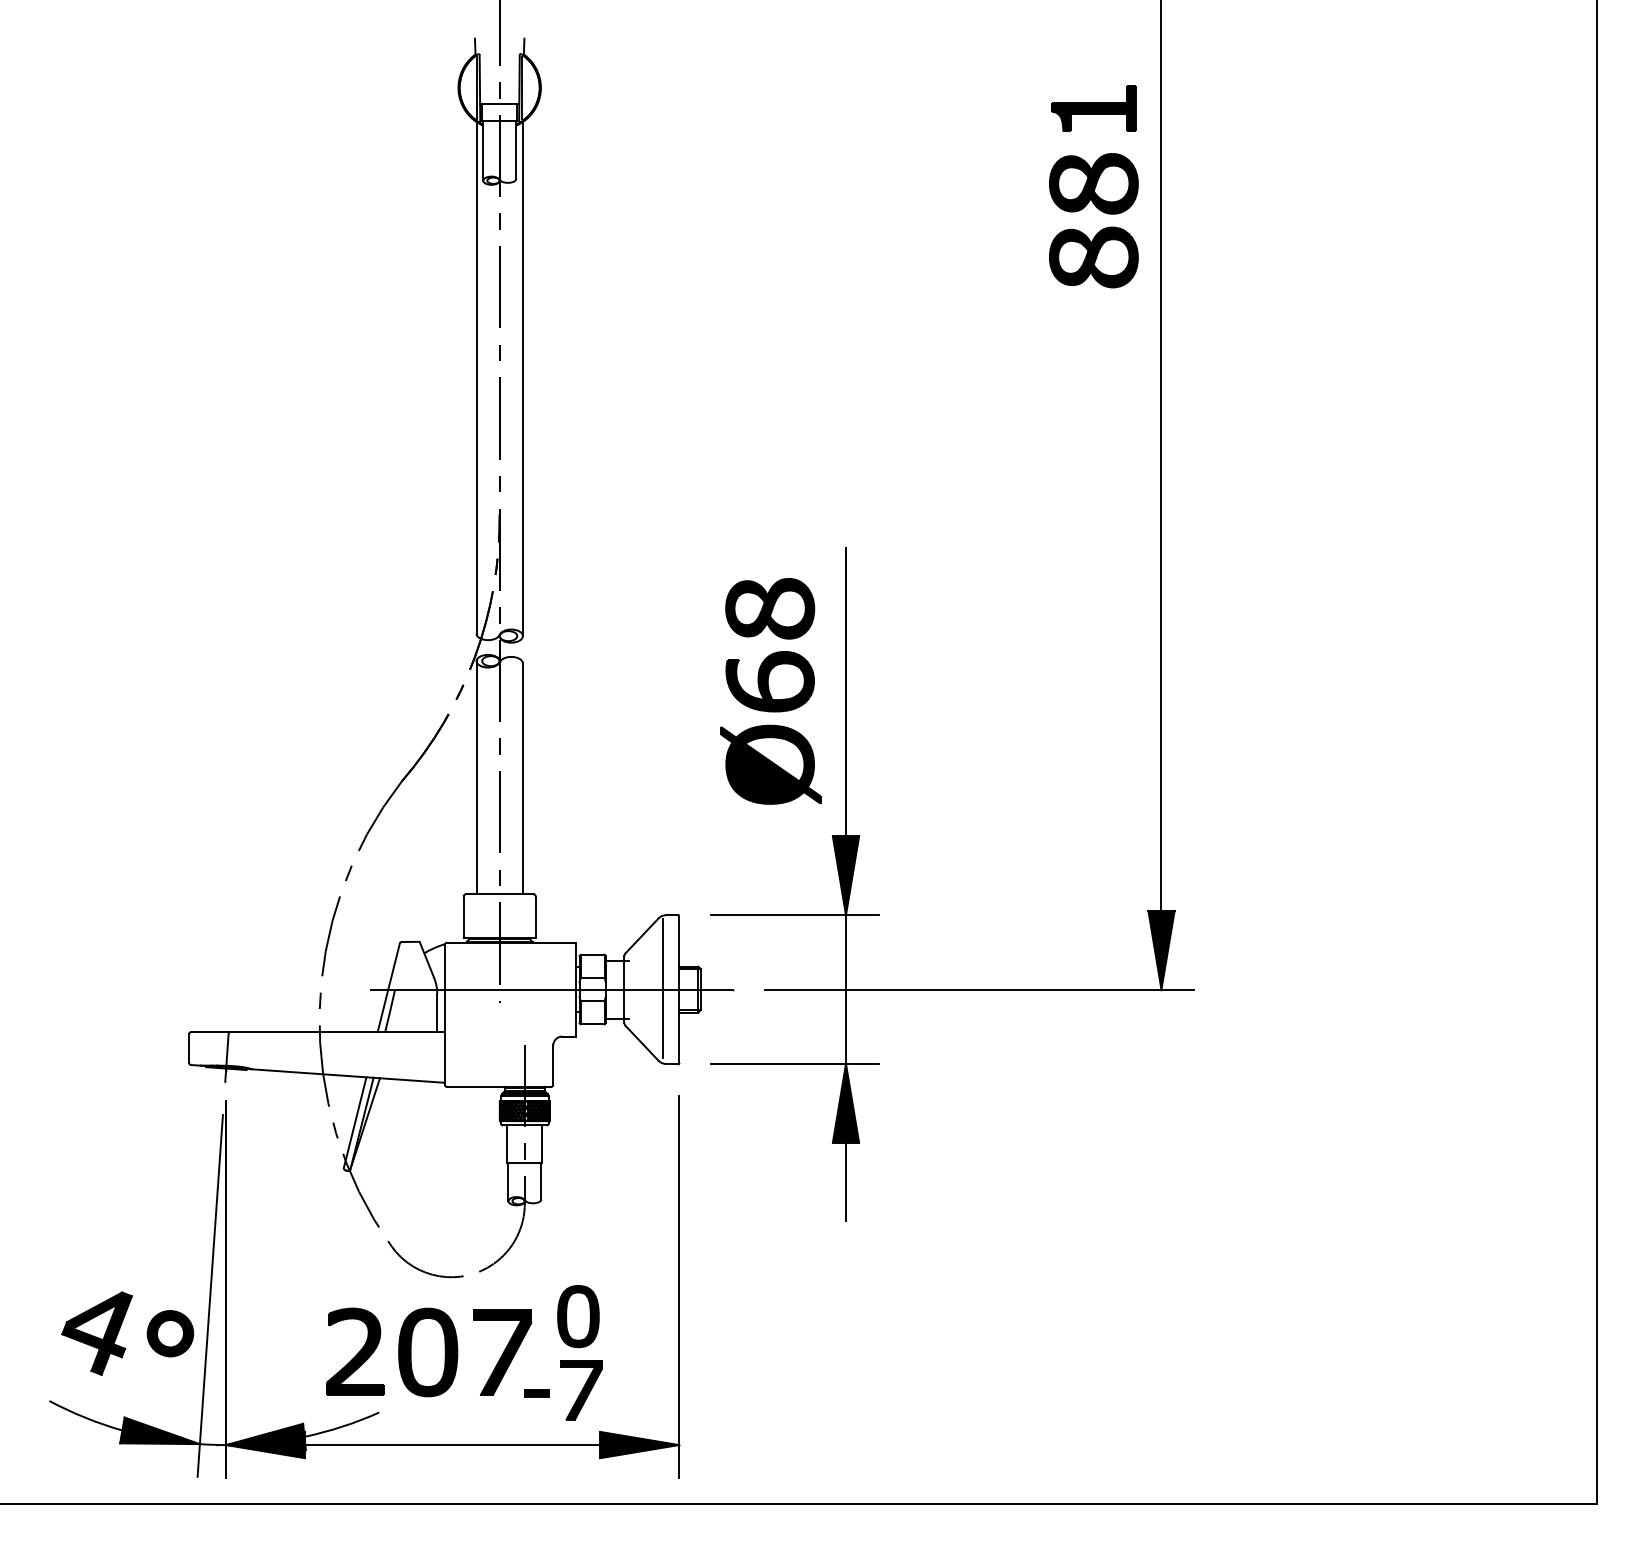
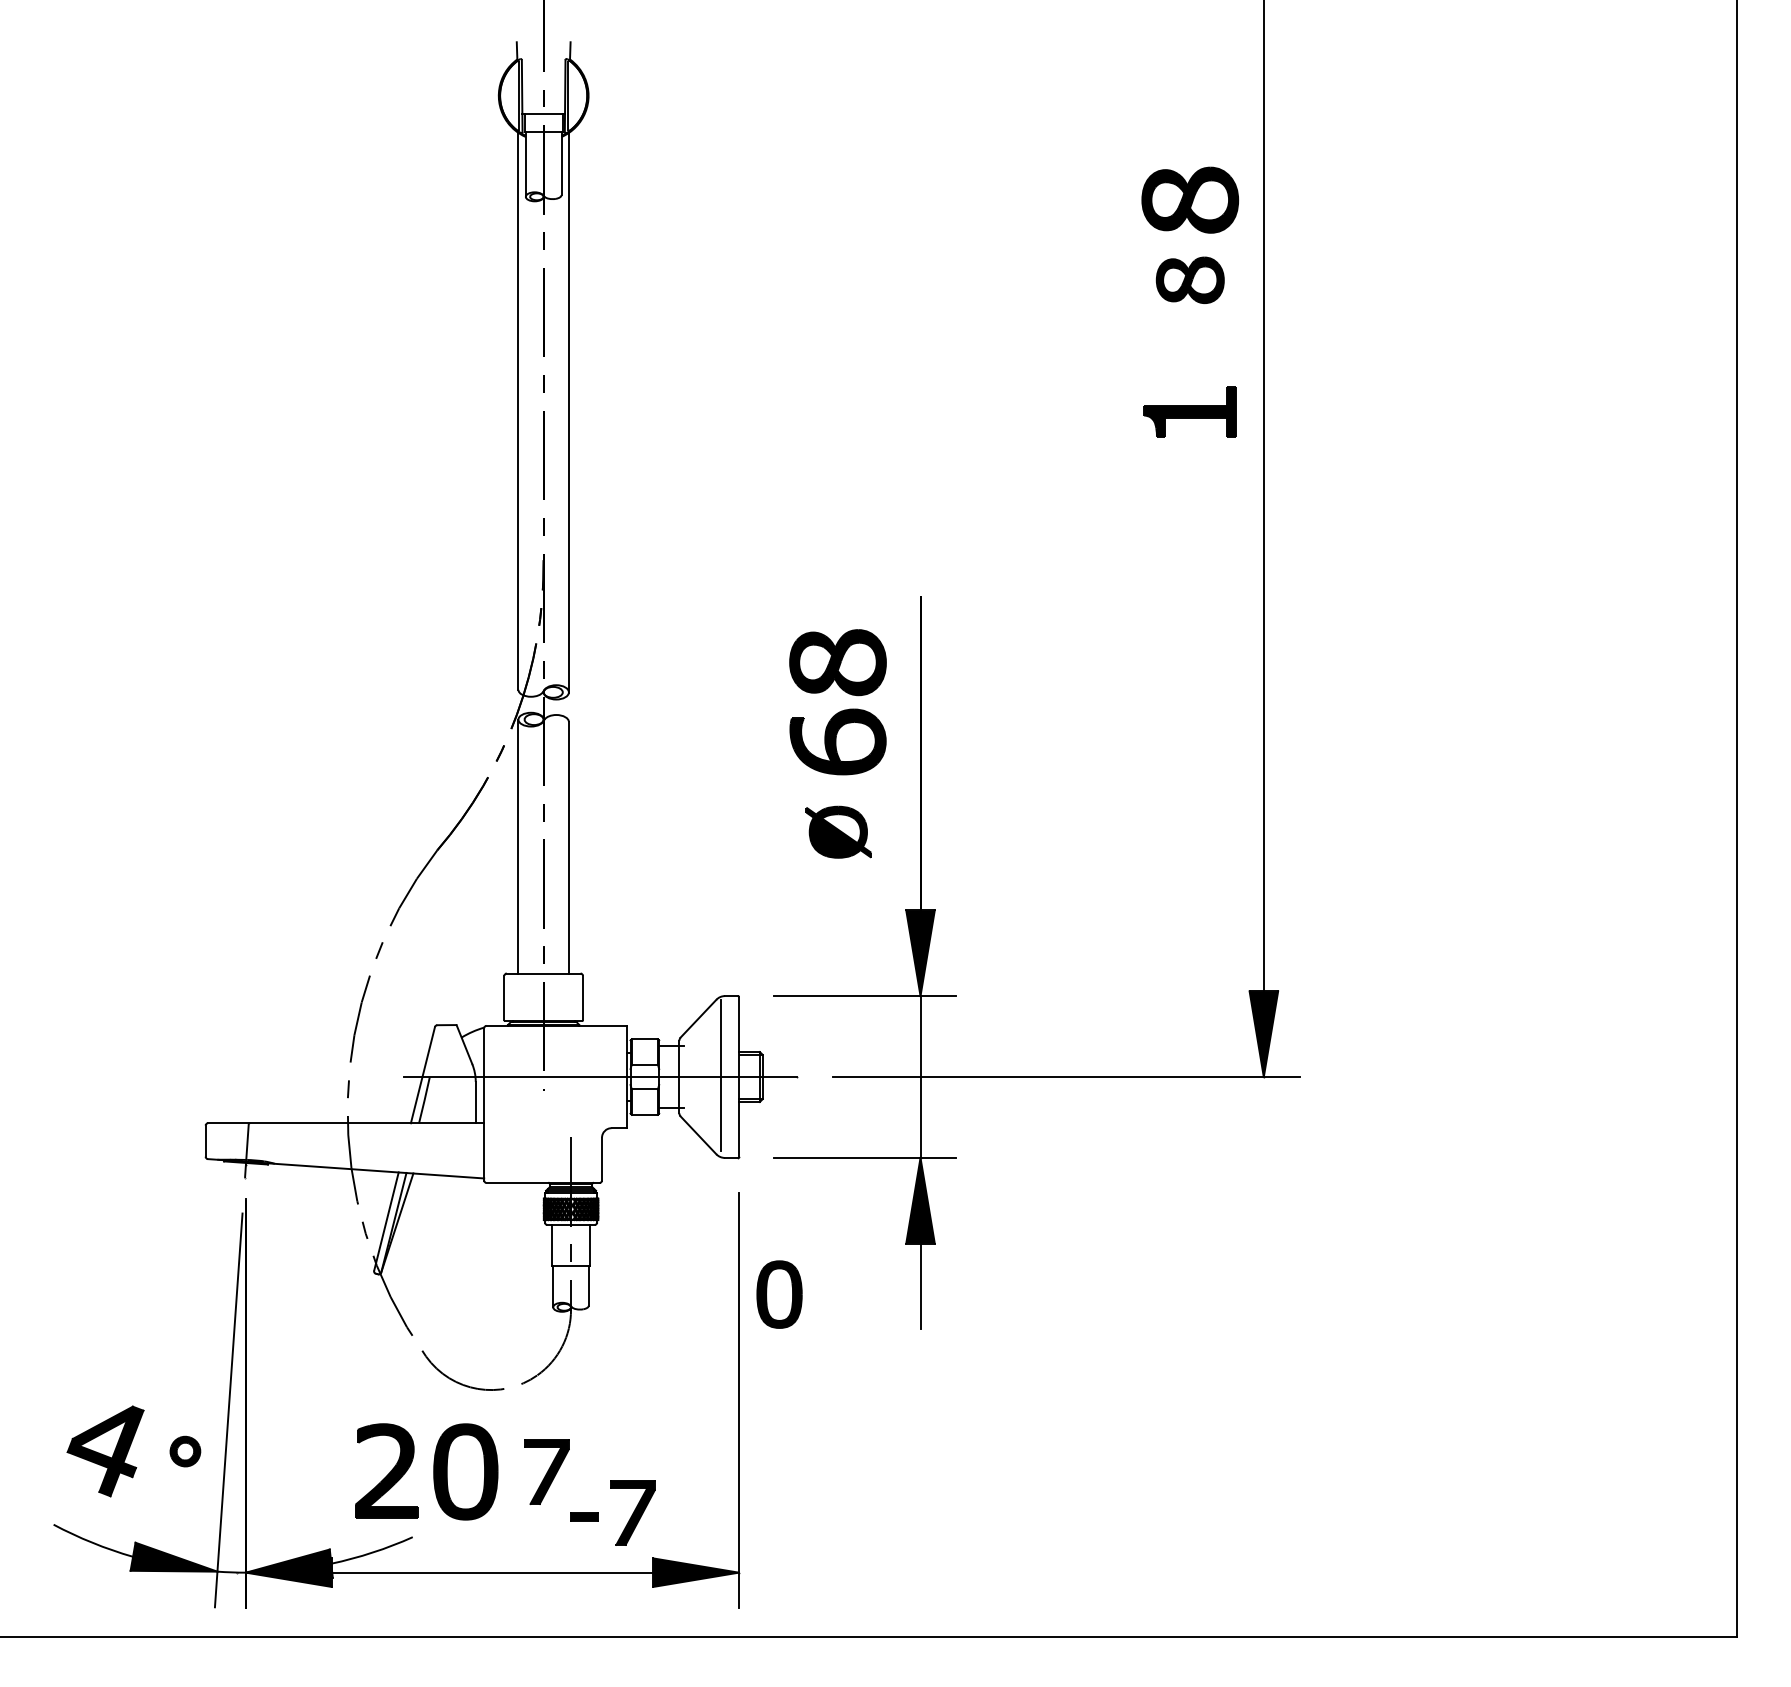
part: (1093, 108) -> (1189, 412), moved
part: (1093, 257) -> (1189, 280), size x0.7
part: (770, 764) -> (838, 832), size x0.6
part: (578, 1316) -> (779, 1294), moved
part: (170, 1333) -> (185, 1451), size x0.6
part: (502, 1352) -> (546, 1471), size x0.7

